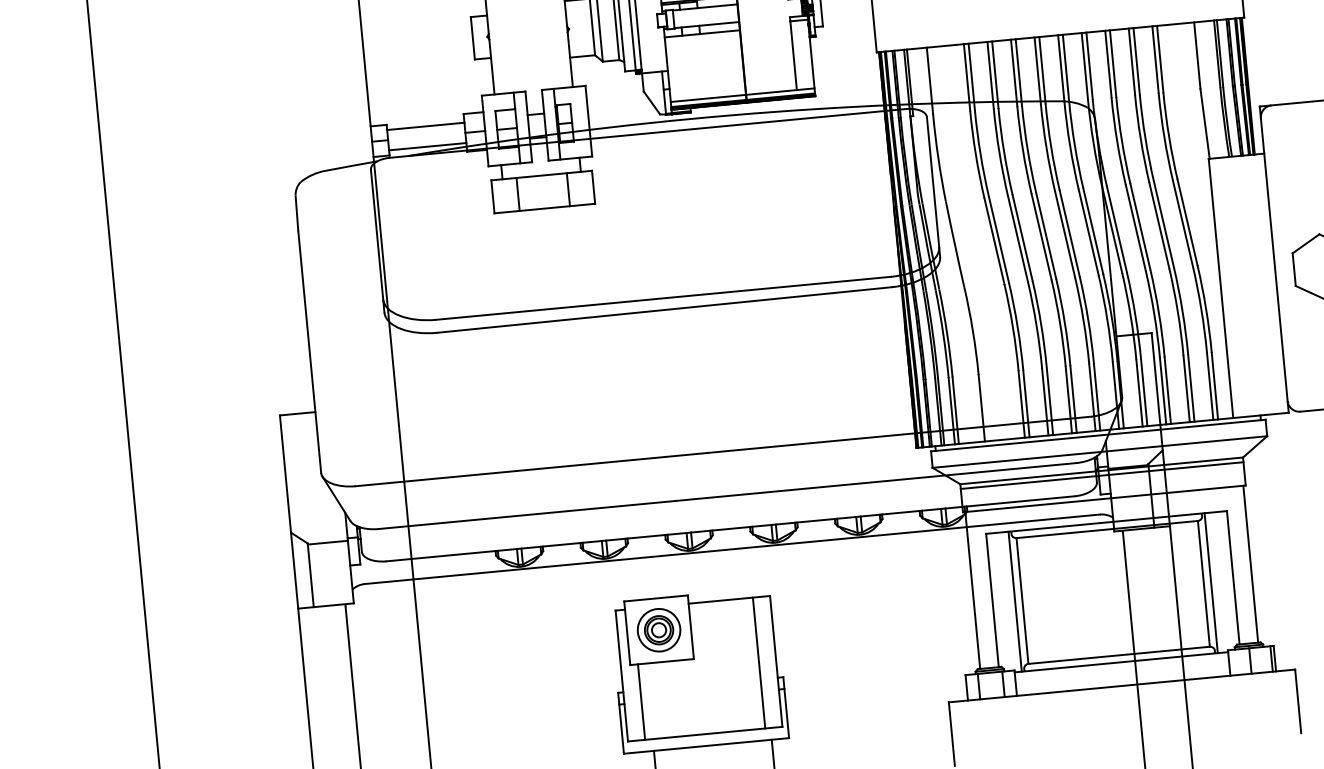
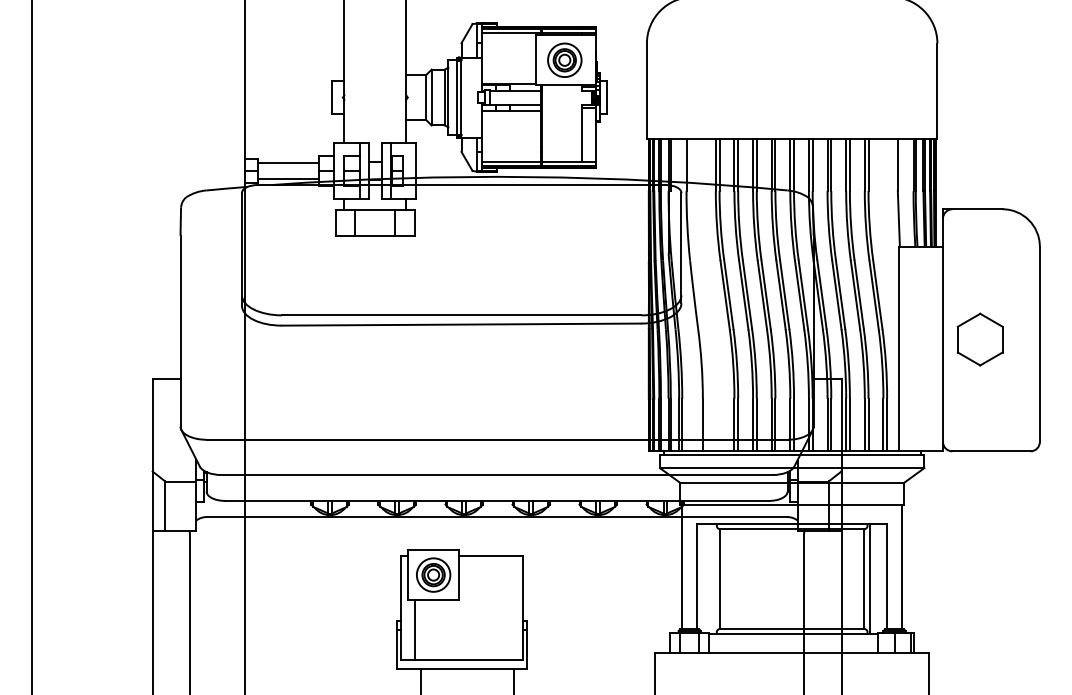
line: (1101, 475) -> (791, 486), removed
line: (1014, 600) -> (714, 578), removed
line: (758, 662) -> (509, 607), removed

